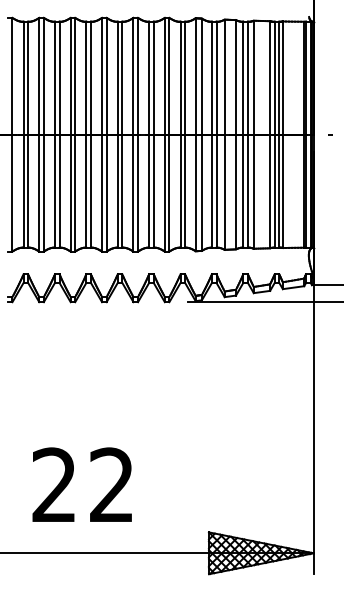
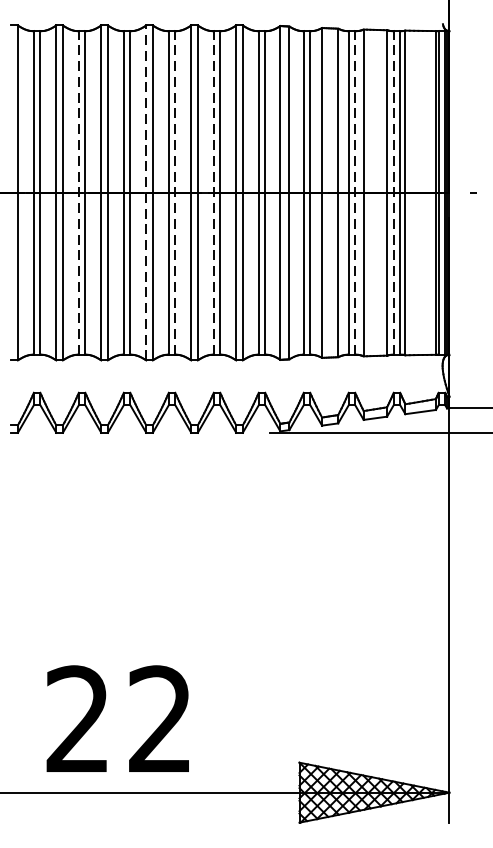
line: (54, 134) -> (78, 192), solid -> dashed
line: (102, 134) -> (146, 192), solid -> dashed
line: (122, 134) -> (175, 192), solid -> dashed
line: (149, 134) -> (214, 192), solid -> dashed
line: (247, 134) -> (354, 192), solid -> dashed
line: (274, 134) -> (393, 192), solid -> dashed
text: (81, 484) -> (116, 718), moved

